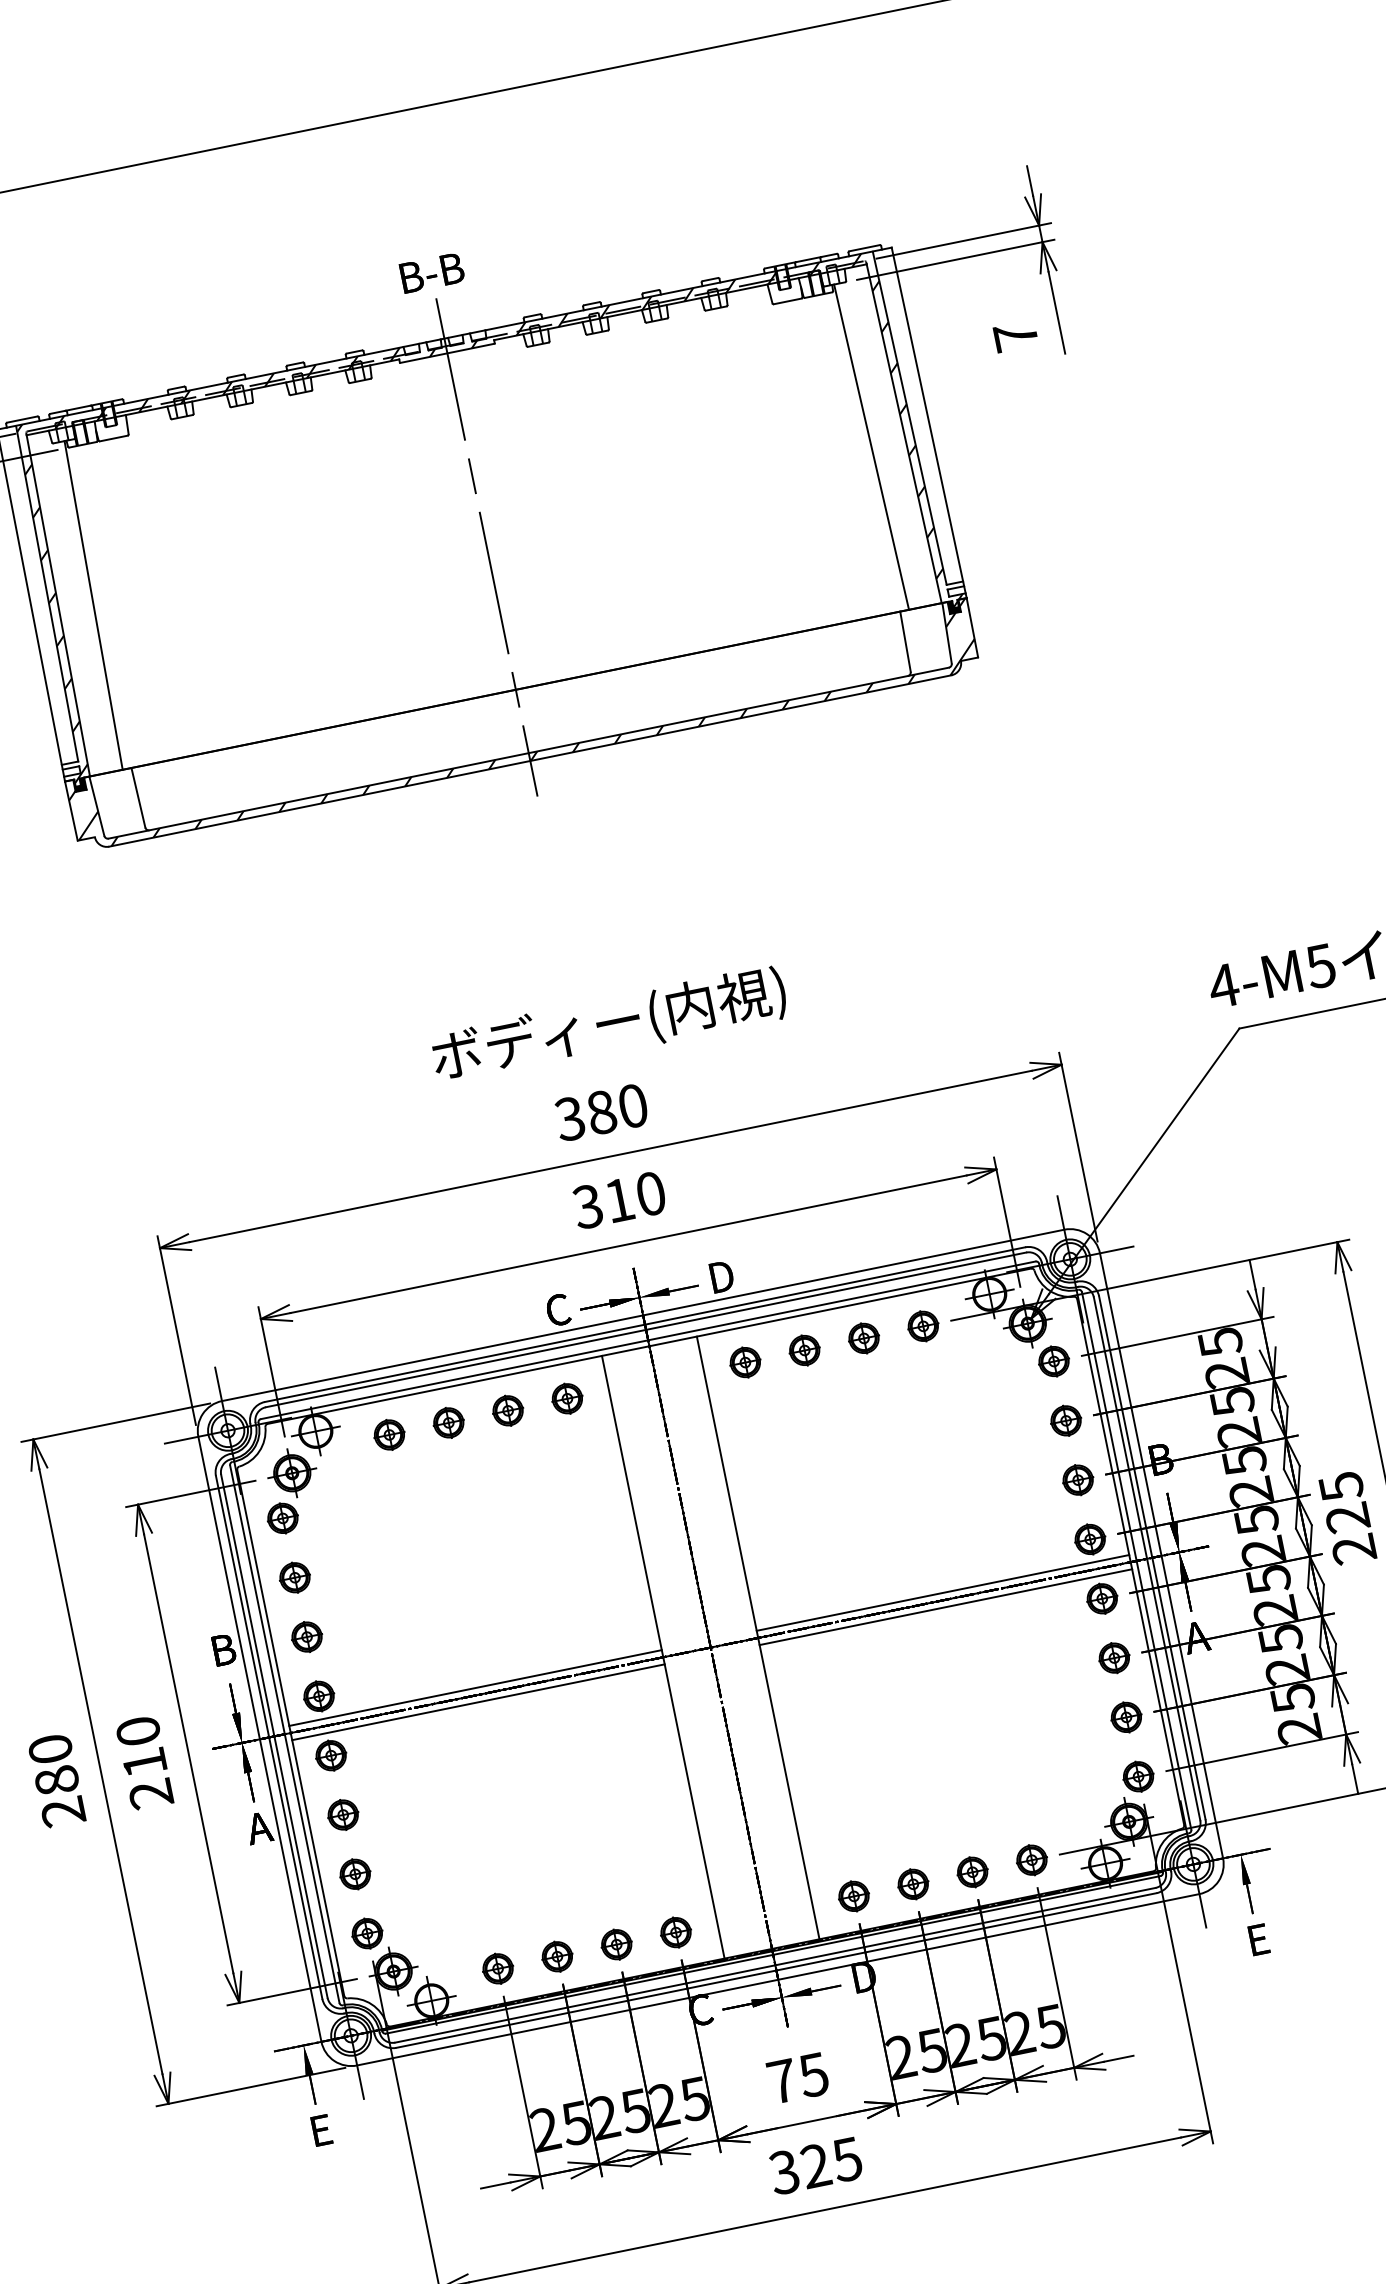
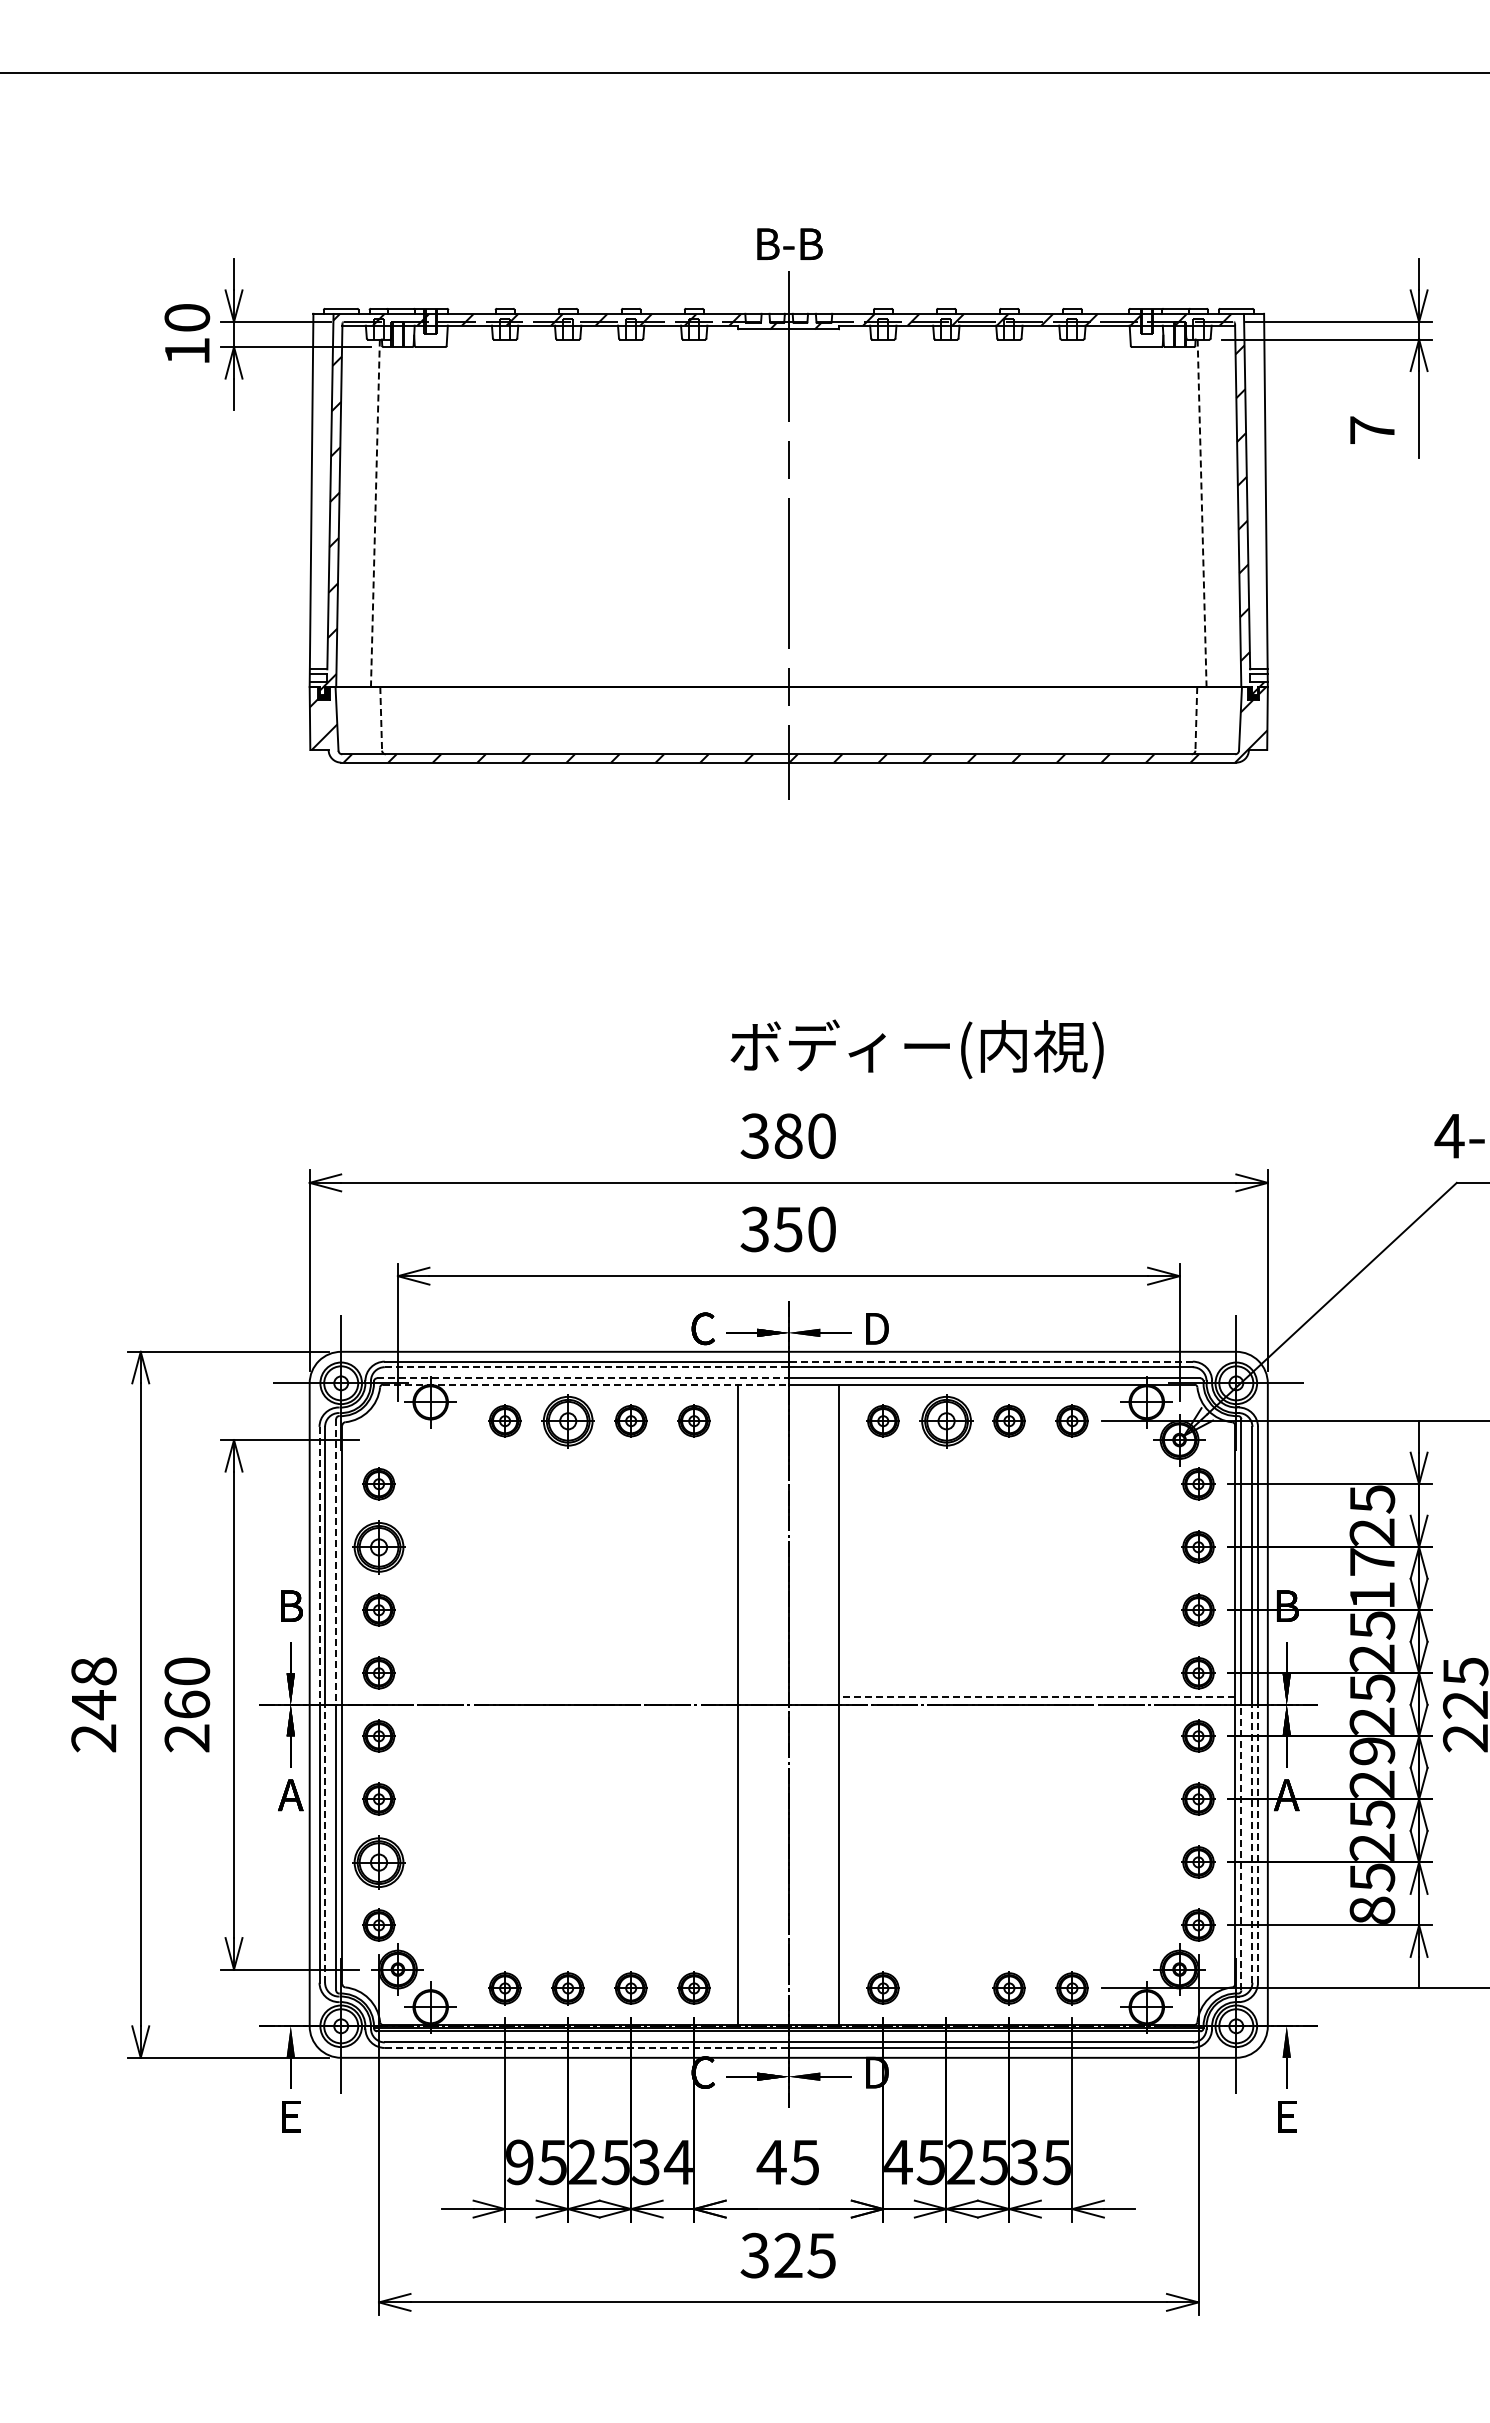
line: (871, 447) -> (1202, 513), solid -> dashed
line: (93, 605) -> (375, 513), solid -> dashed
line: (905, 641) -> (1196, 718), solid -> dashed
line: (138, 797) -> (381, 718), solid -> dashed
text: (608, 1026) -> (916, 1049), moved
text: (618, 1200) -> (787, 1229), 310 -> 350
line: (834, 1285) -> (990, 1361), solid -> dashed
part: (803, 1350) -> (945, 1420), size x1.6
line: (455, 1368) -> (586, 1367), solid -> dashed
line: (454, 1380) -> (582, 1378), solid -> dashed
line: (459, 1384) -> (586, 1384), solid -> dashed
text: (1235, 1416) -> (1372, 1578), 25 -> 17
part: (448, 1422) -> (567, 1420), size x1.6
part: (291, 1473) -> (397, 1440), removed
part: (294, 1577) -> (378, 1546), size x1.6
text: (1268, 1579) -> (1372, 1751), 25 -> 29
line: (943, 1593) -> (1037, 1697), solid -> dashed
line: (257, 1600) -> (336, 1562), solid -> dashed
line: (242, 1606) -> (319, 1565), solid -> dashed
line: (946, 1607) -> (1037, 1712), removed
line: (475, 1688) -> (540, 1697), removed
line: (1179, 1688) -> (1258, 1843), solid -> dashed
line: (1173, 1689) -> (1252, 1843), solid -> dashed
line: (1164, 1695) -> (1241, 1847), solid -> dashed
line: (478, 1702) -> (540, 1712), removed
text: (1299, 1728) -> (1372, 1909), 25 -> 85
text: (144, 1762) -> (187, 1704), 210 -> 260
text: (53, 1765) -> (93, 1688), 280 -> 248
line: (301, 1866) -> (325, 1843), solid -> dashed
part: (354, 1873) -> (378, 1861), size x1.6
part: (912, 1883) -> (945, 1987), removed
line: (586, 2008) -> (586, 2047), solid -> dashed
text: (1019, 2033) -> (1023, 2162), 25 -> 35
text: (901, 2056) -> (898, 2161), 25 -> 45
text: (782, 2081) -> (771, 2162), 75 -> 45
text: (679, 2102) -> (662, 2162), 25 -> 34
text: (544, 2129) -> (519, 2162), 25 -> 95

